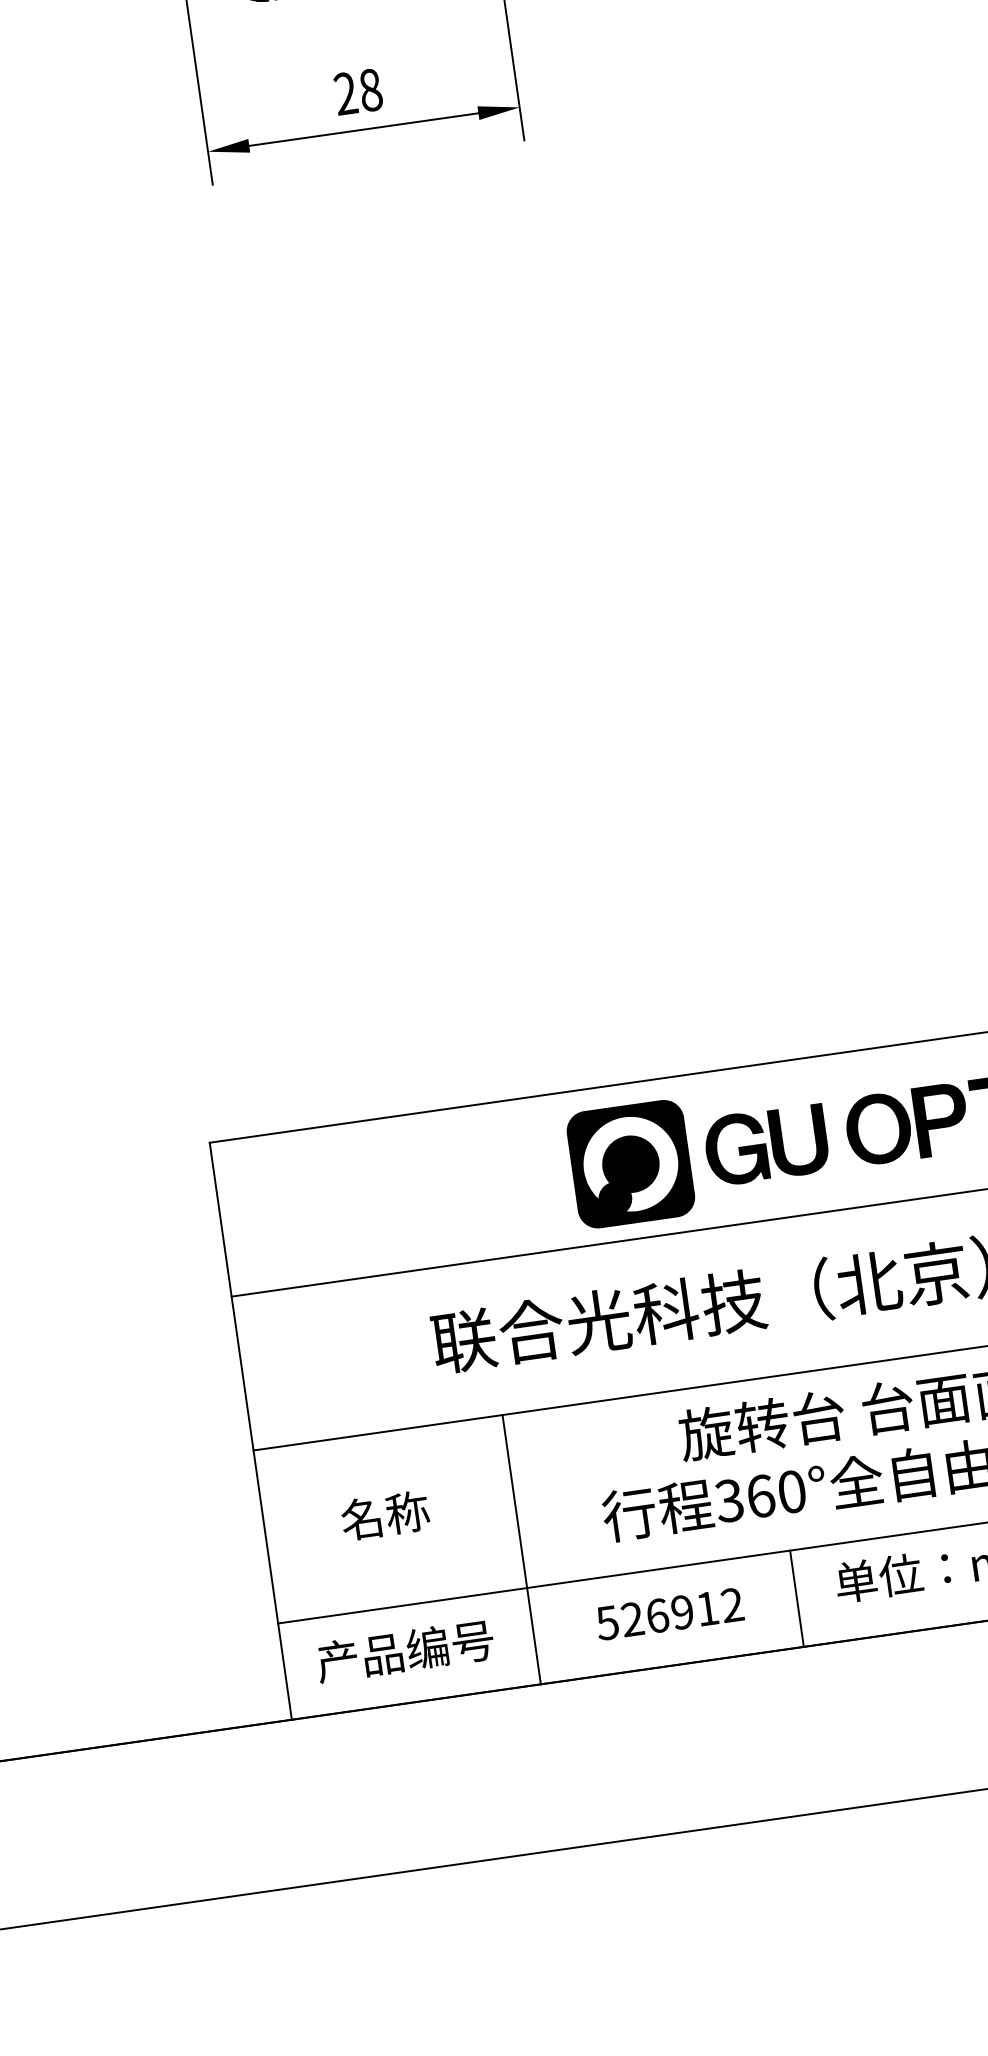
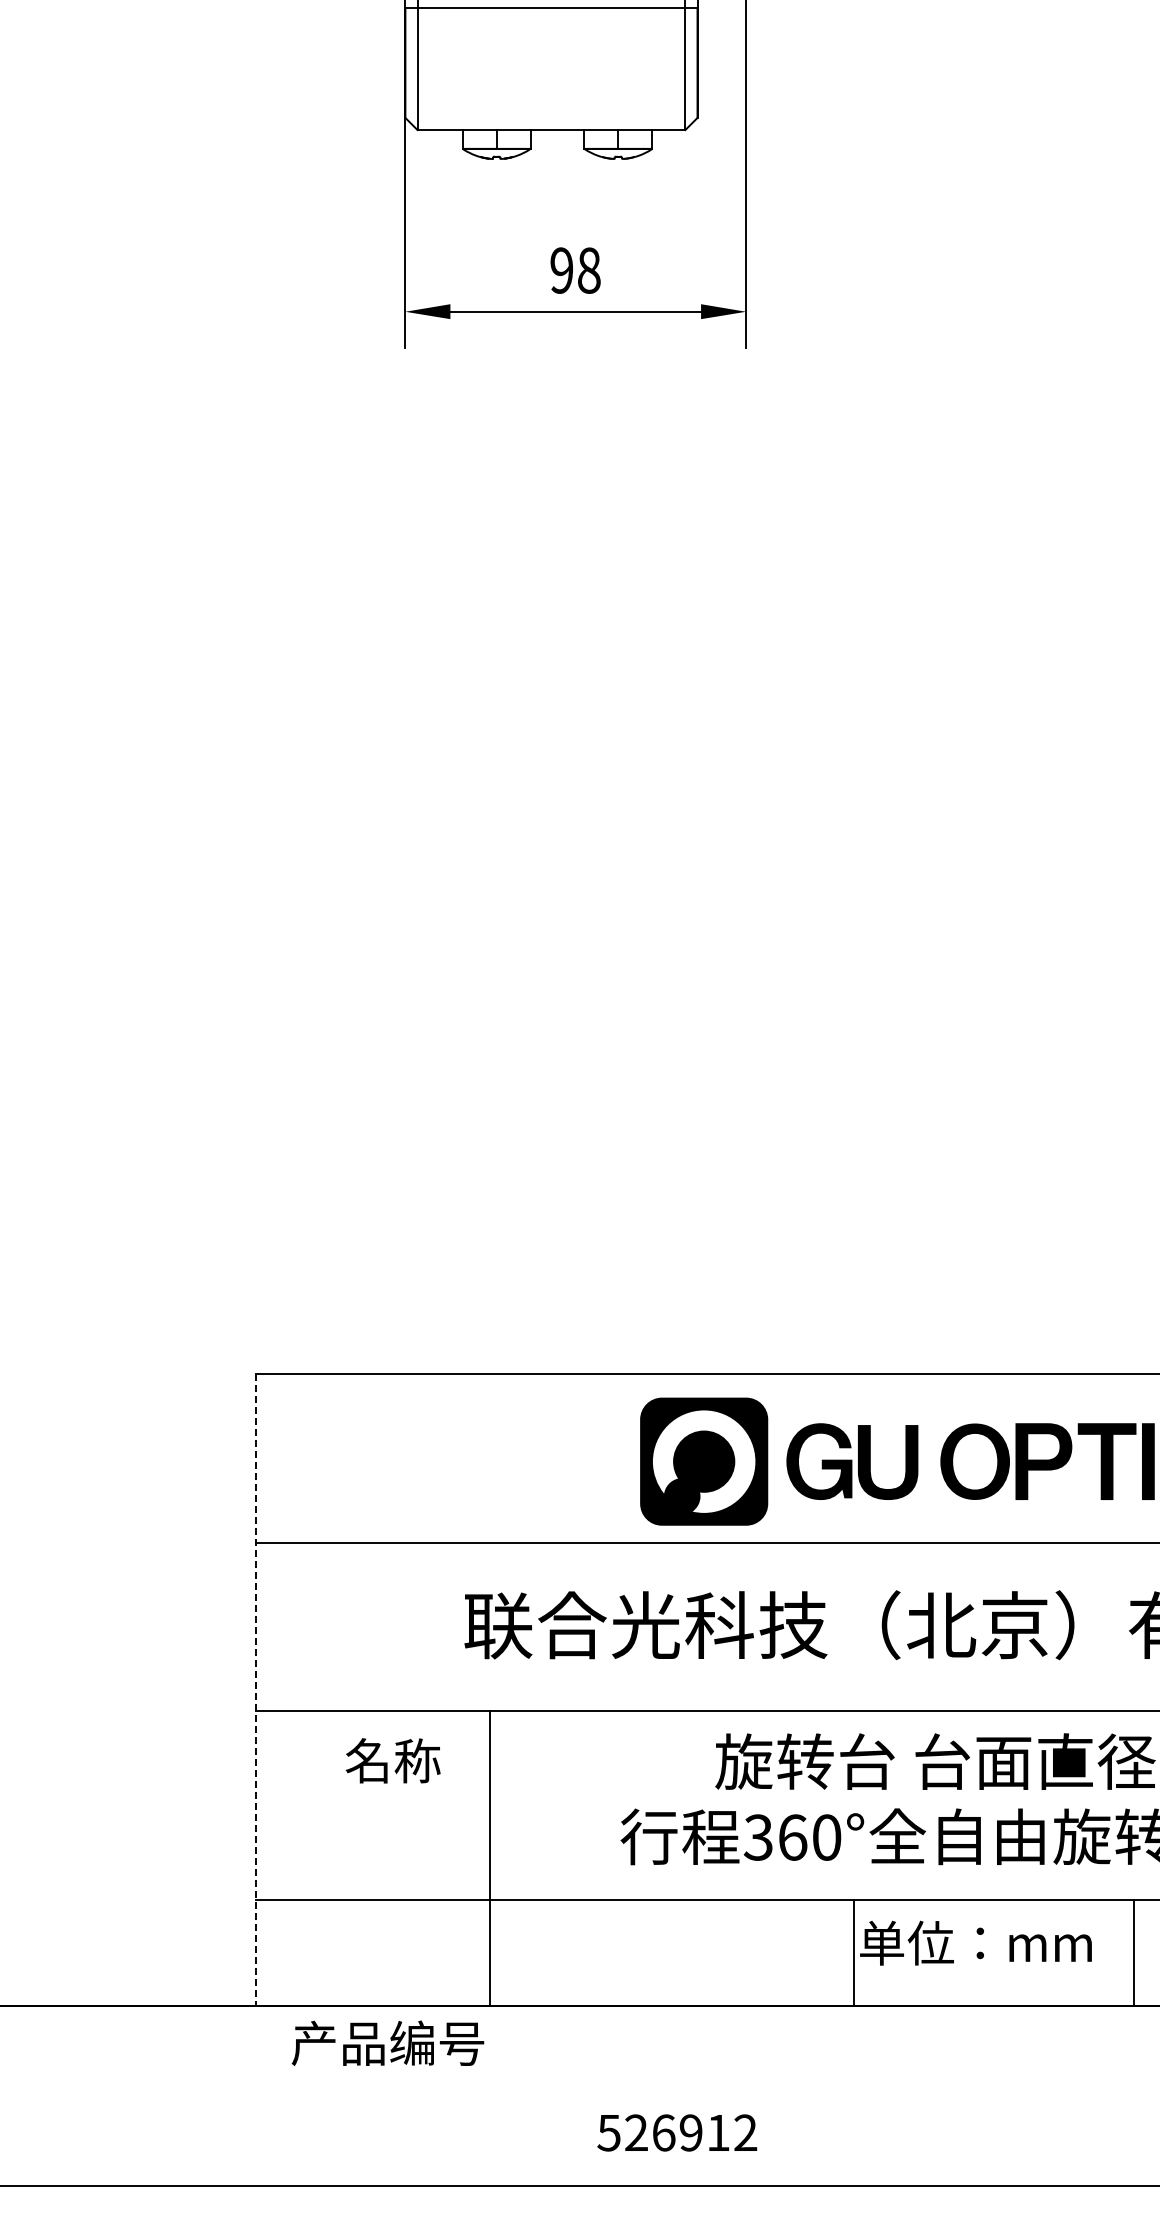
text: (345, 93) -> (561, 270), 28 -> 98
line: (250, 1430) -> (255, 1689), solid -> dashed
text: (384, 1515) -> (392, 1760), moved
line: (521, 1549) -> (490, 1858), moved
line: (796, 1598) -> (853, 1952), moved
text: (670, 1613) -> (677, 2132), moved
text: (404, 1650) -> (387, 2042), moved

